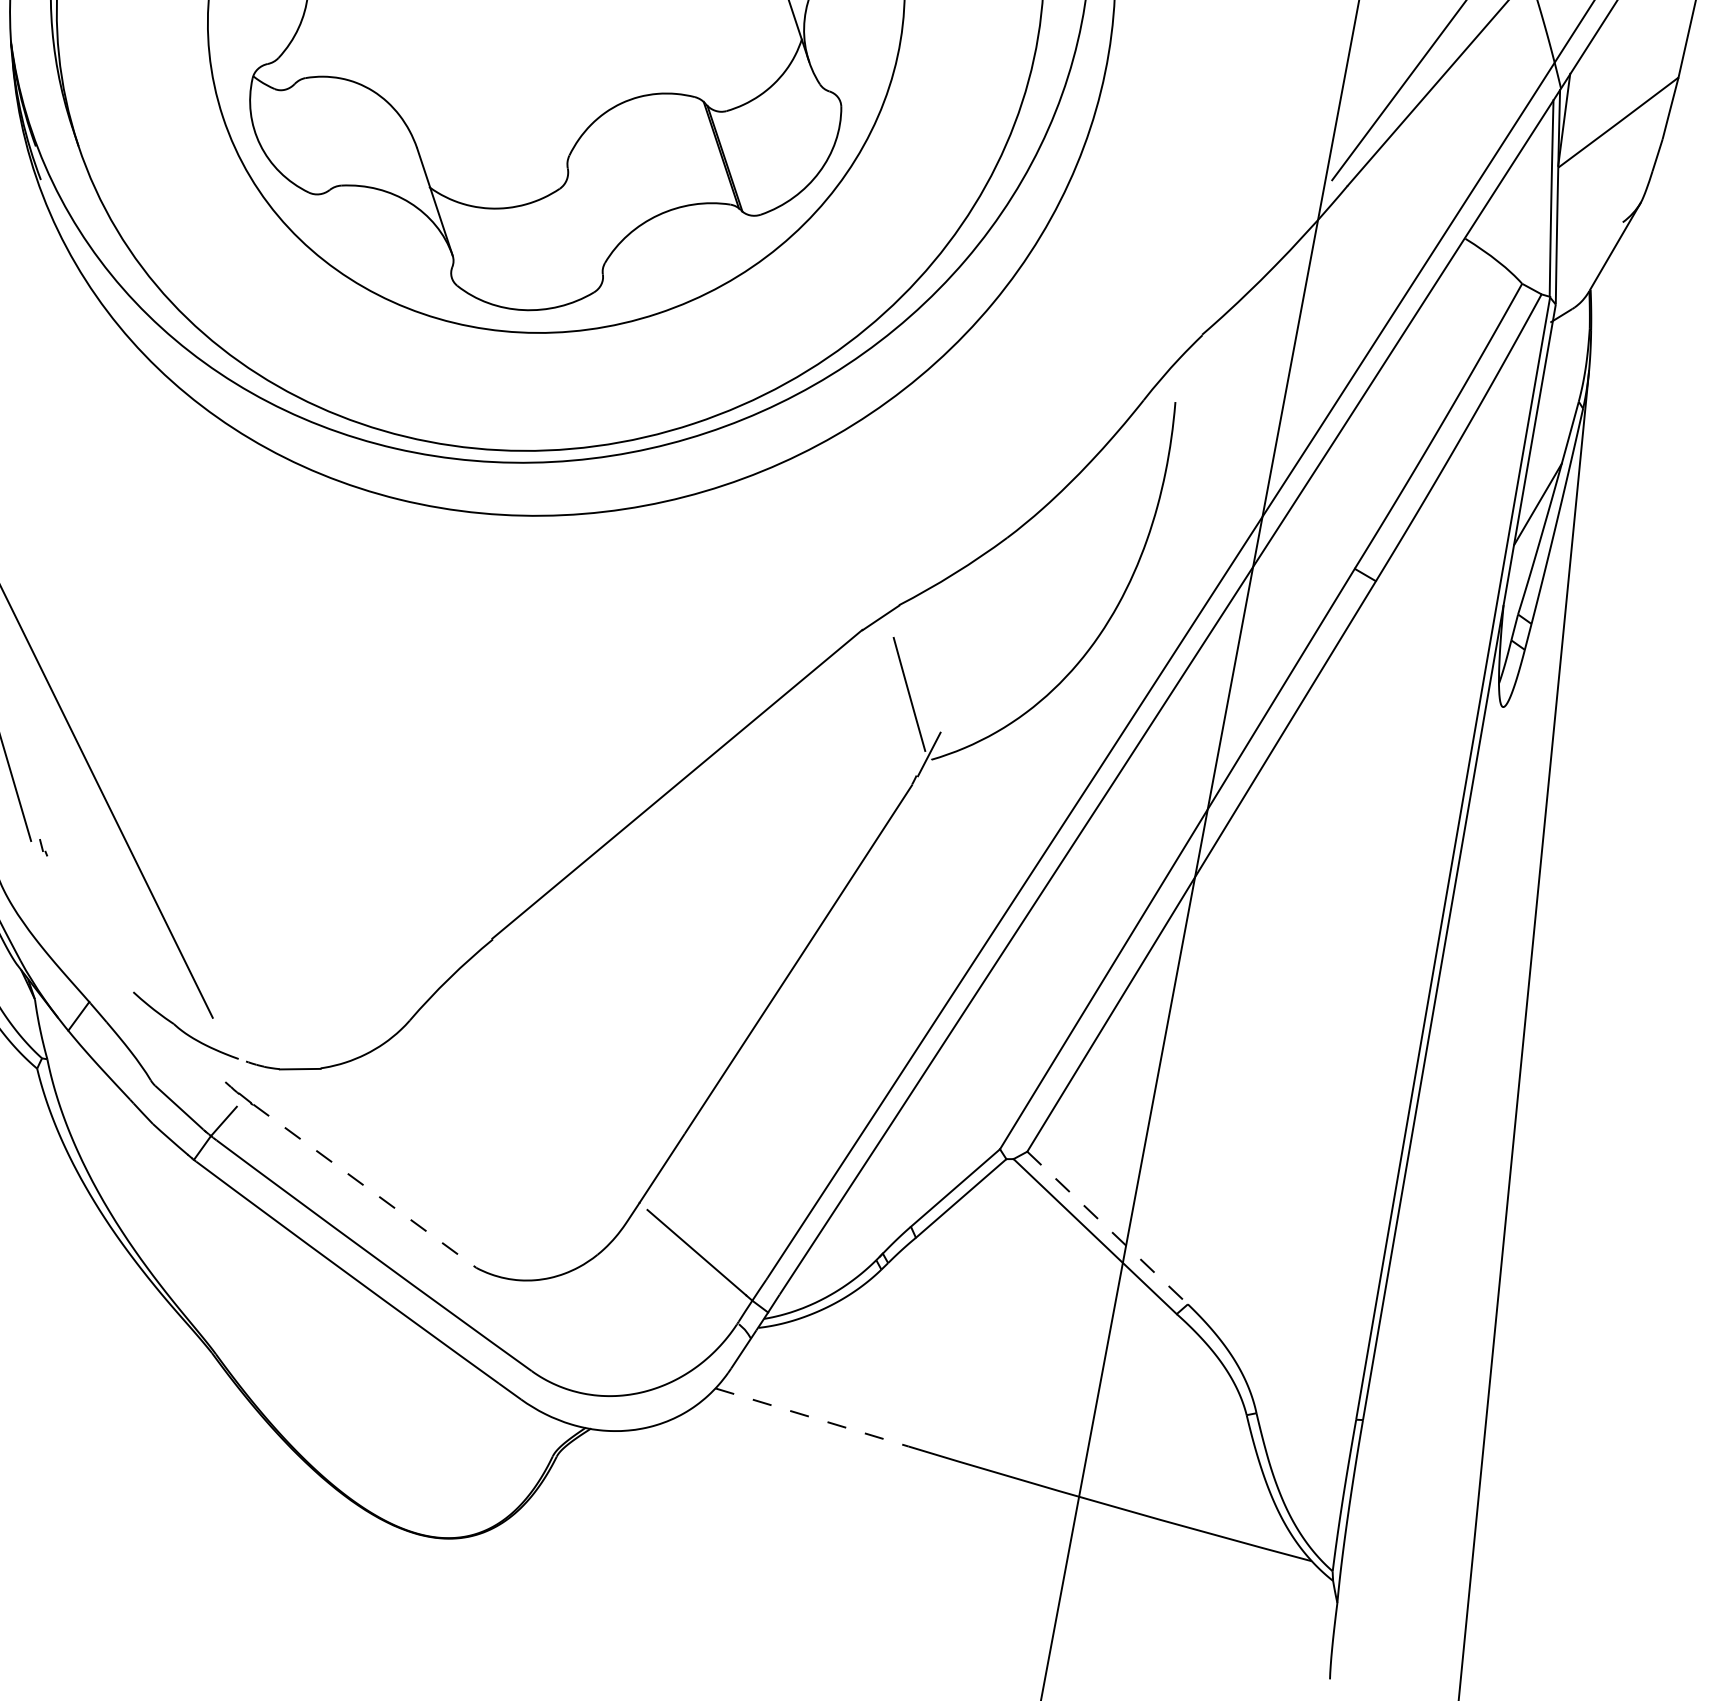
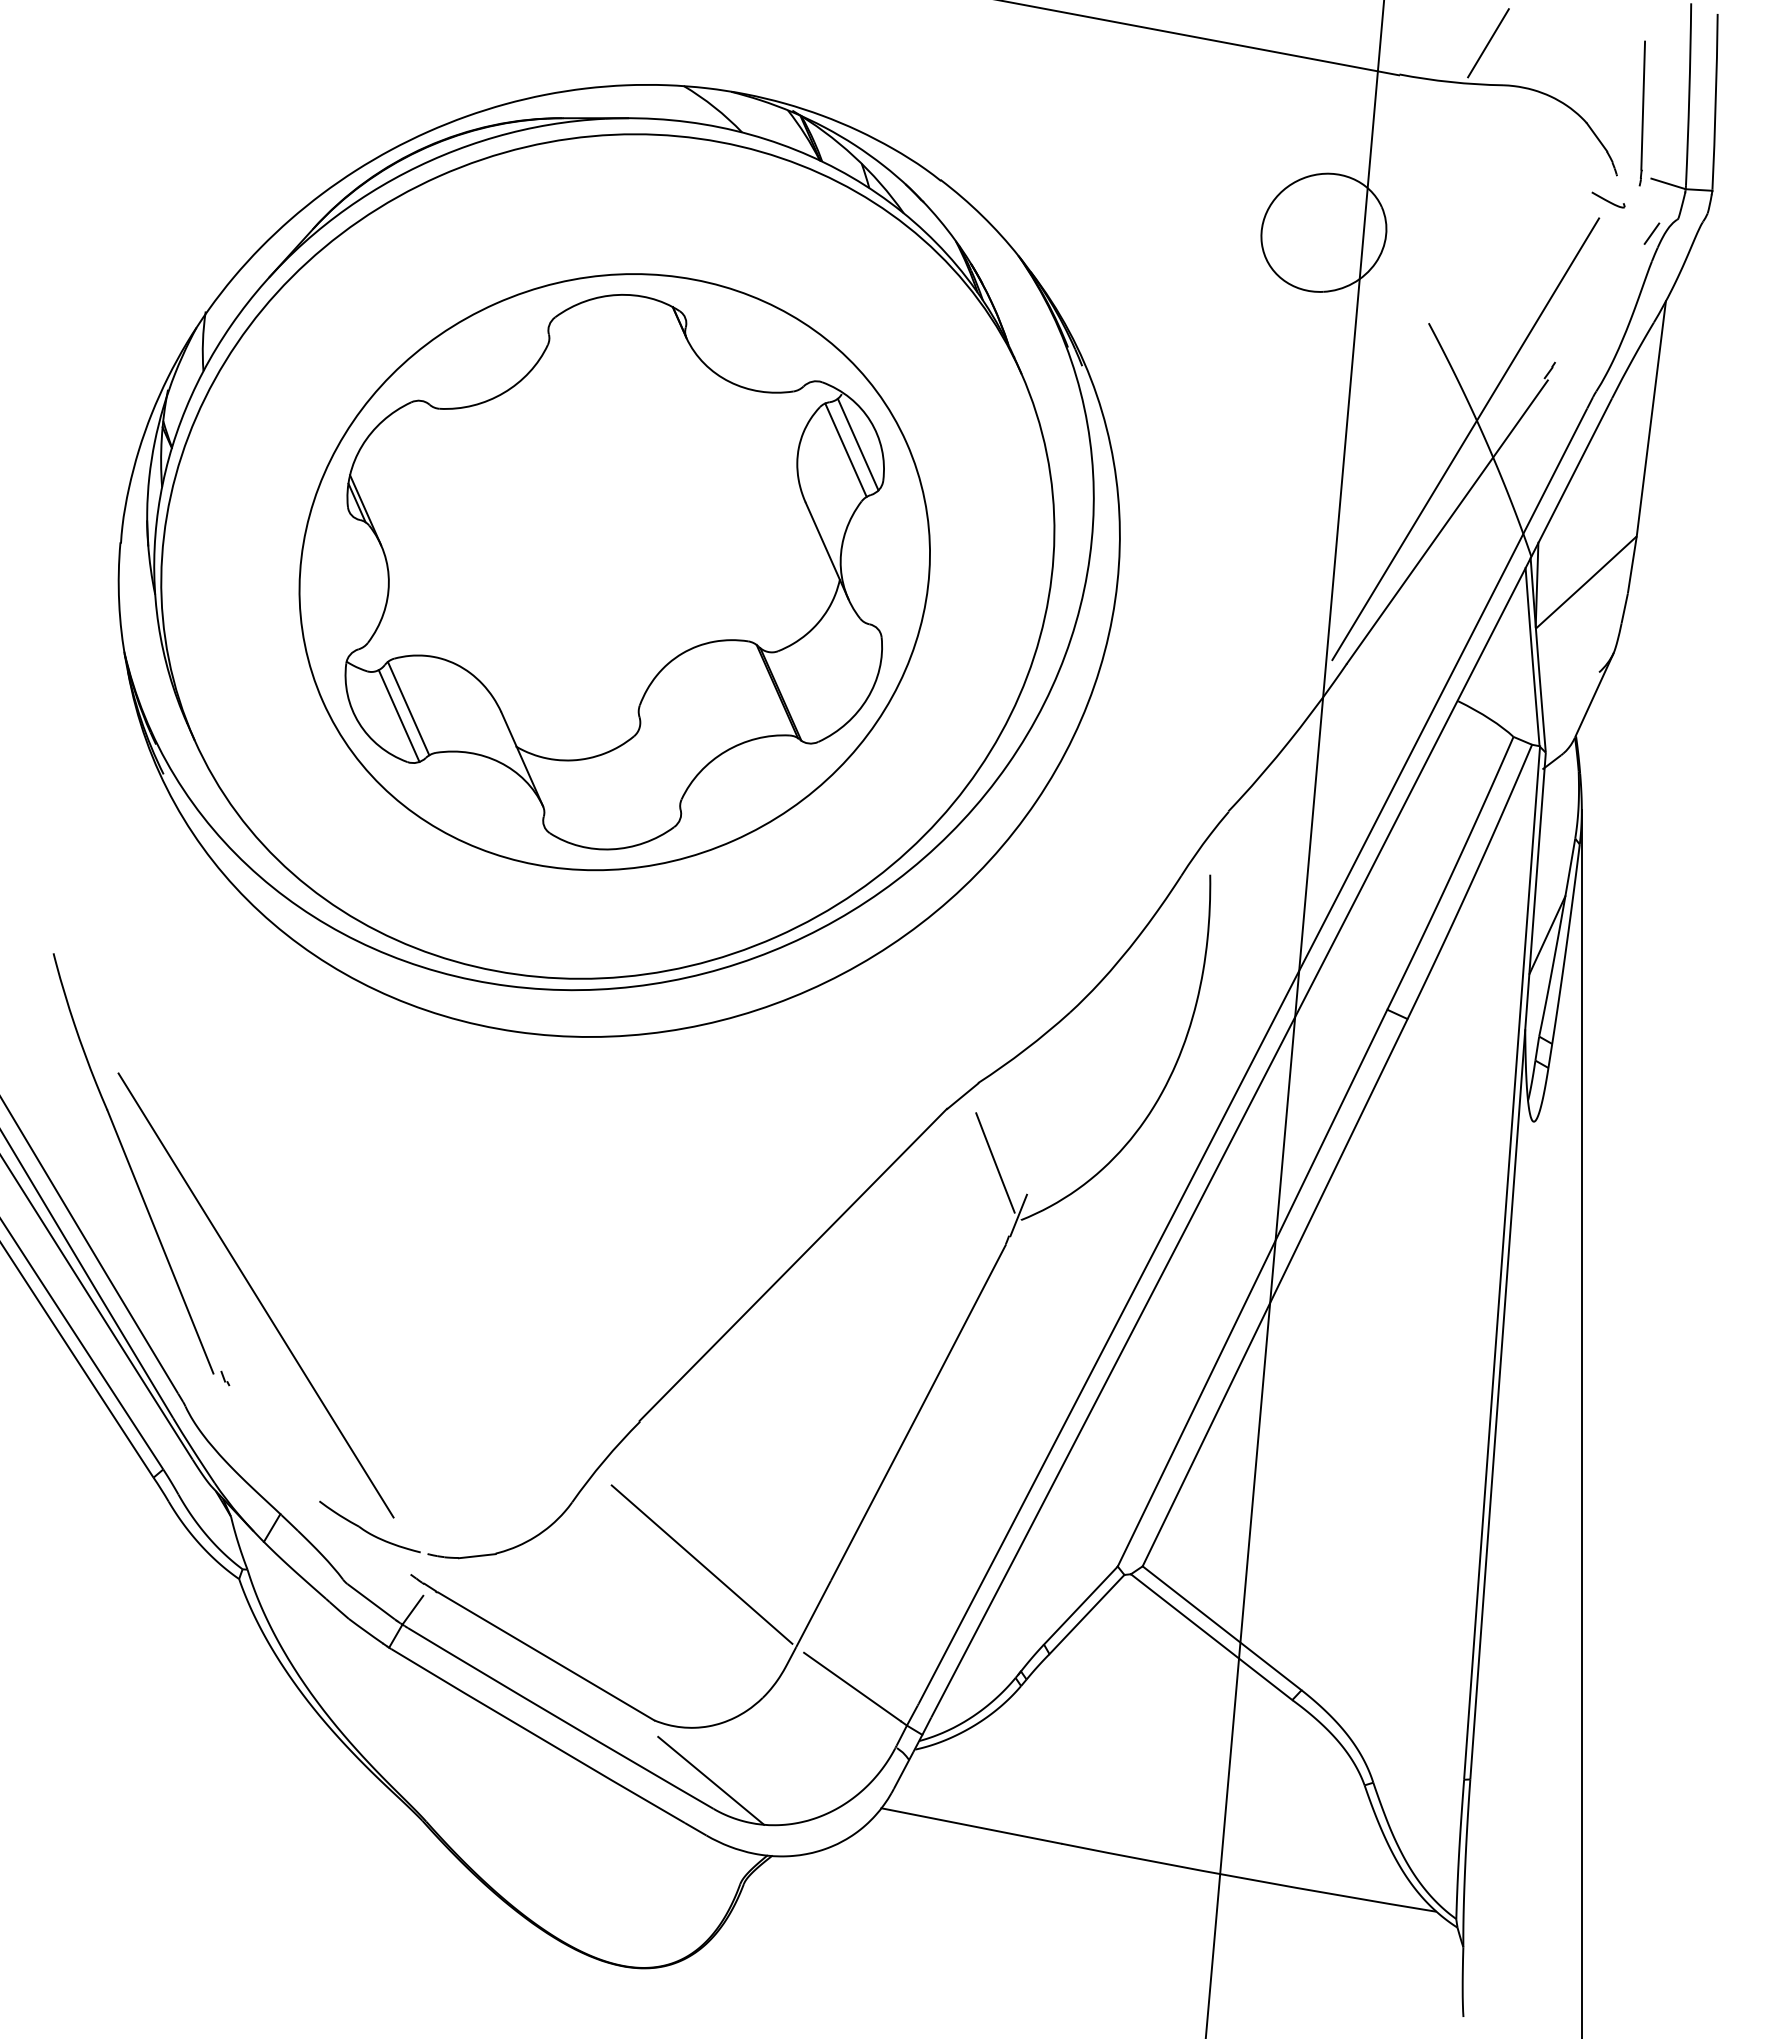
line: (315, 134) -> (408, 708), added
line: (304, 140) -> (398, 715), added
line: (544, 1102) -> (701, 1564), added
line: (365, 1186) -> (546, 1656), dashed -> solid
line: (1108, 1228) -> (1222, 1628), dashed -> solid
line: (532, 1339) -> (711, 1780), added
line: (812, 1418) -> (971, 1826), dashed -> solid

